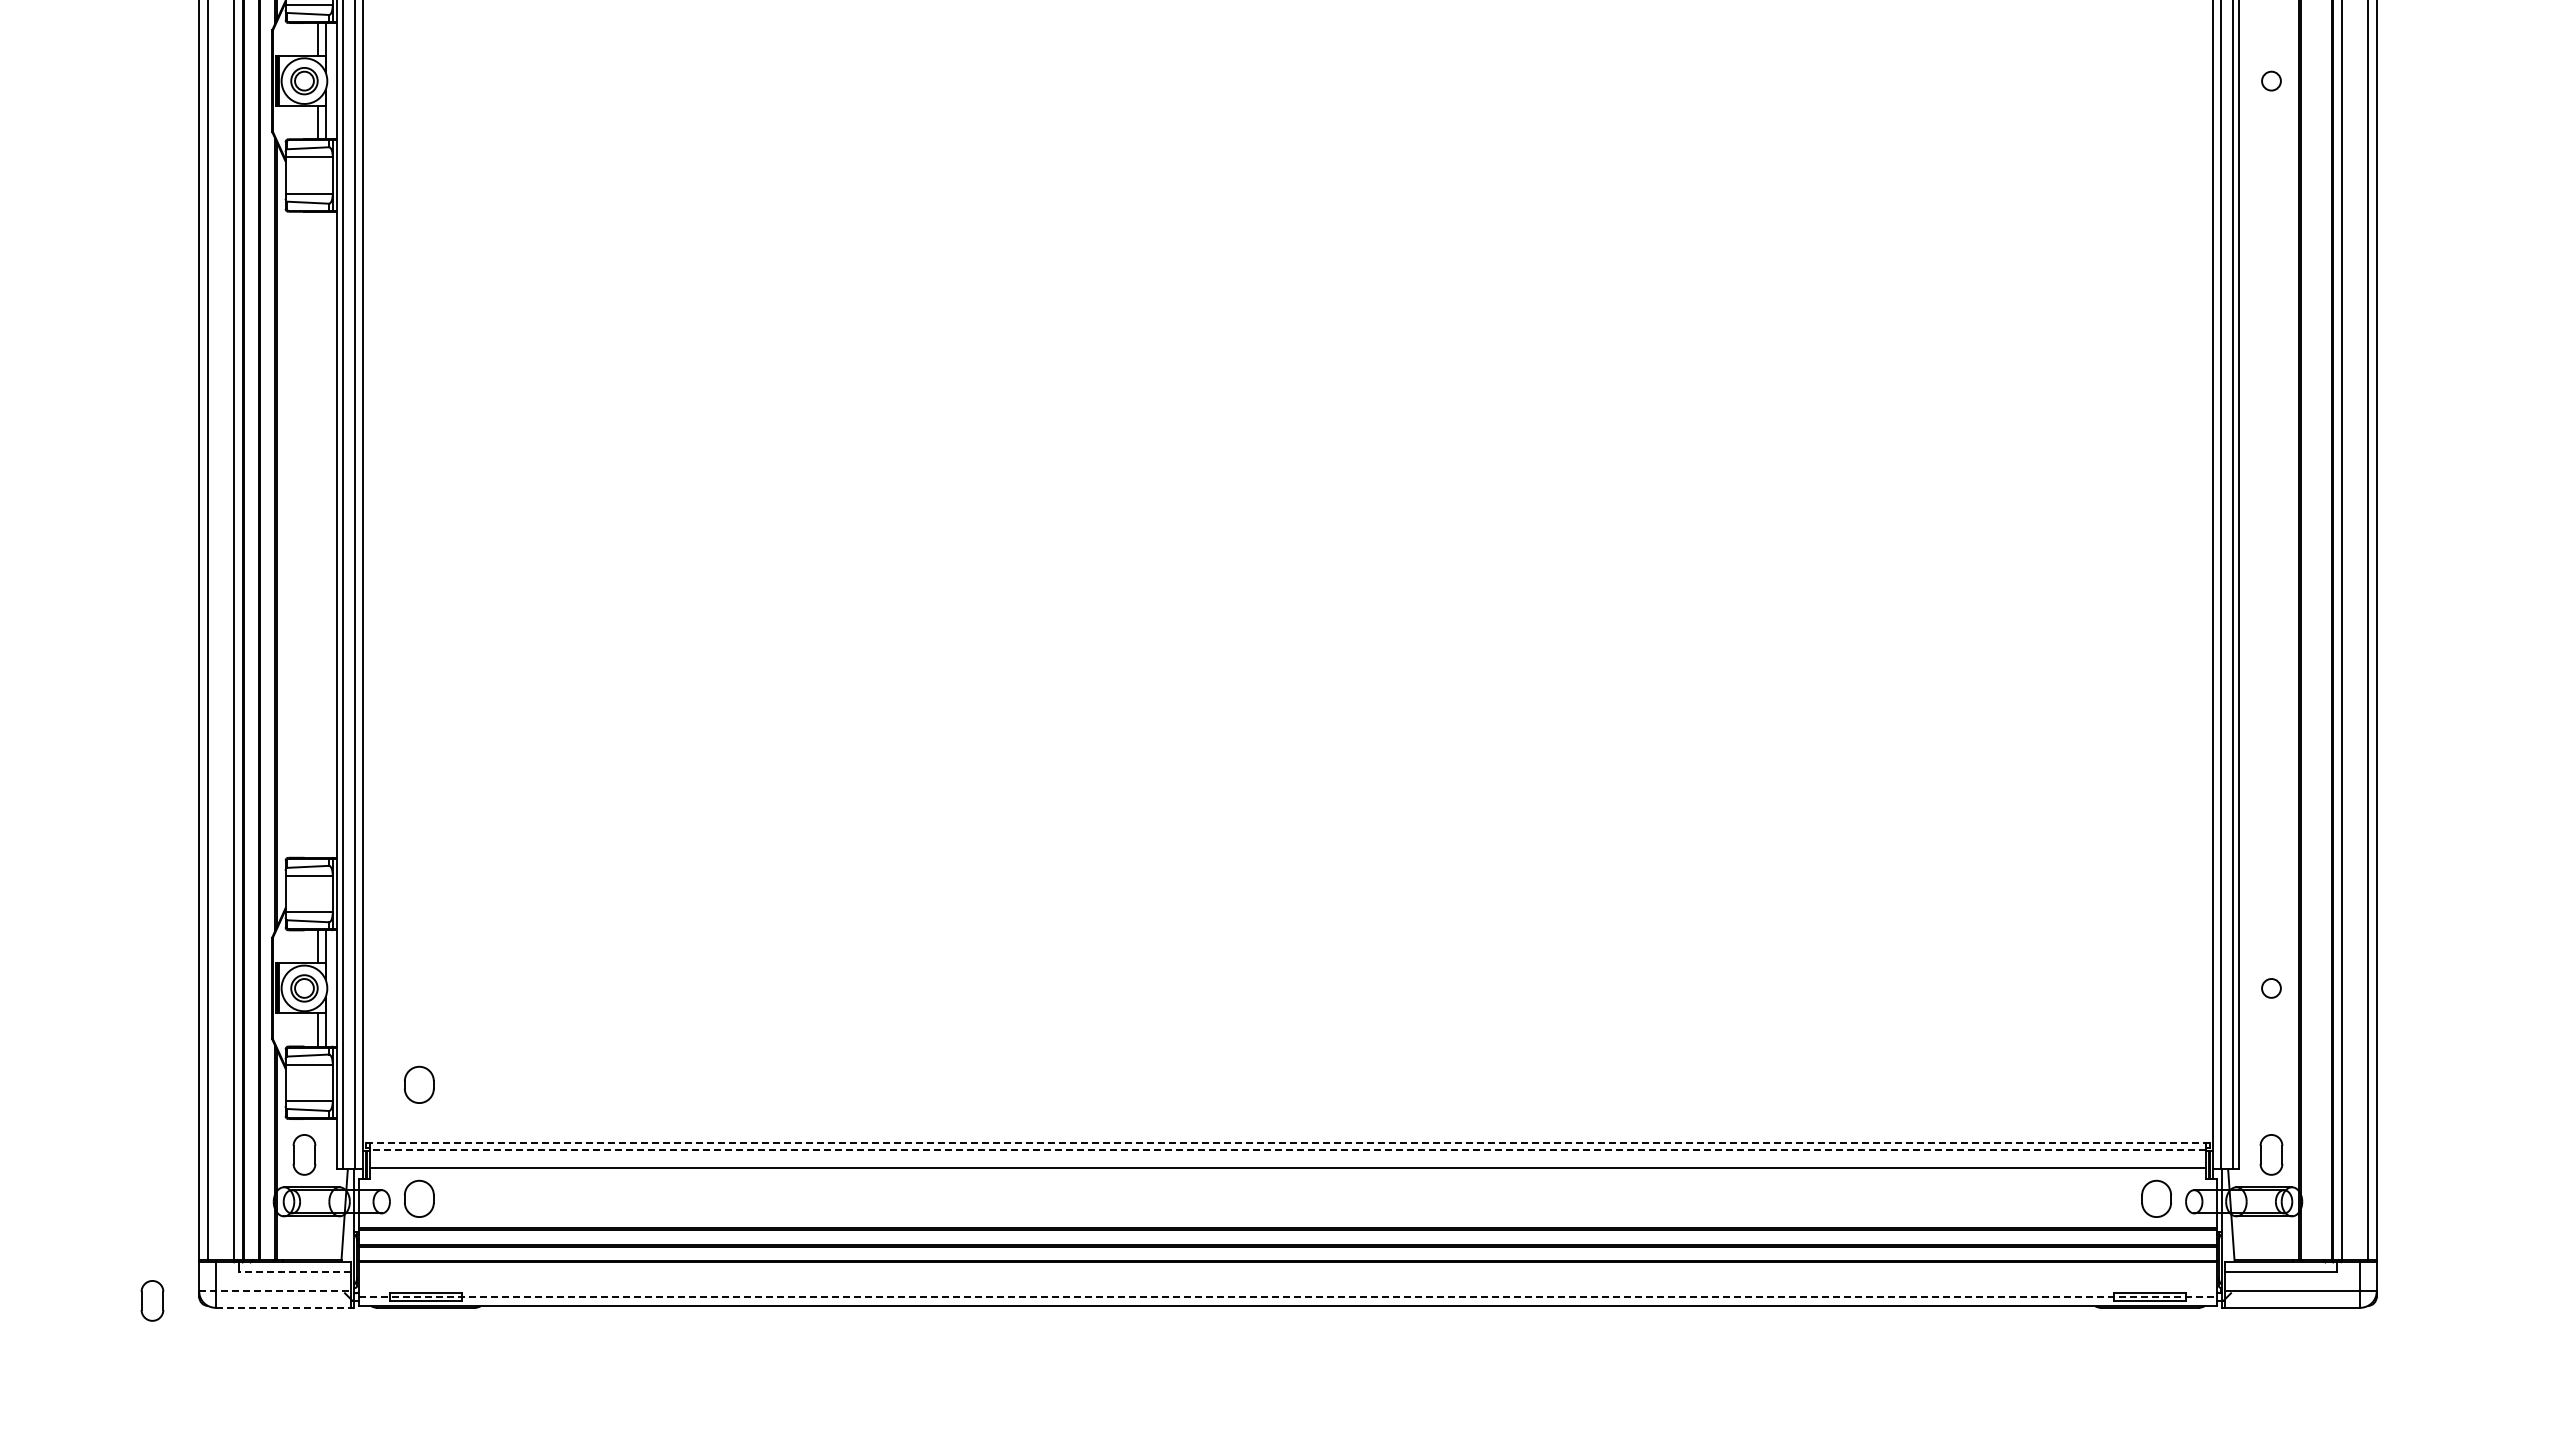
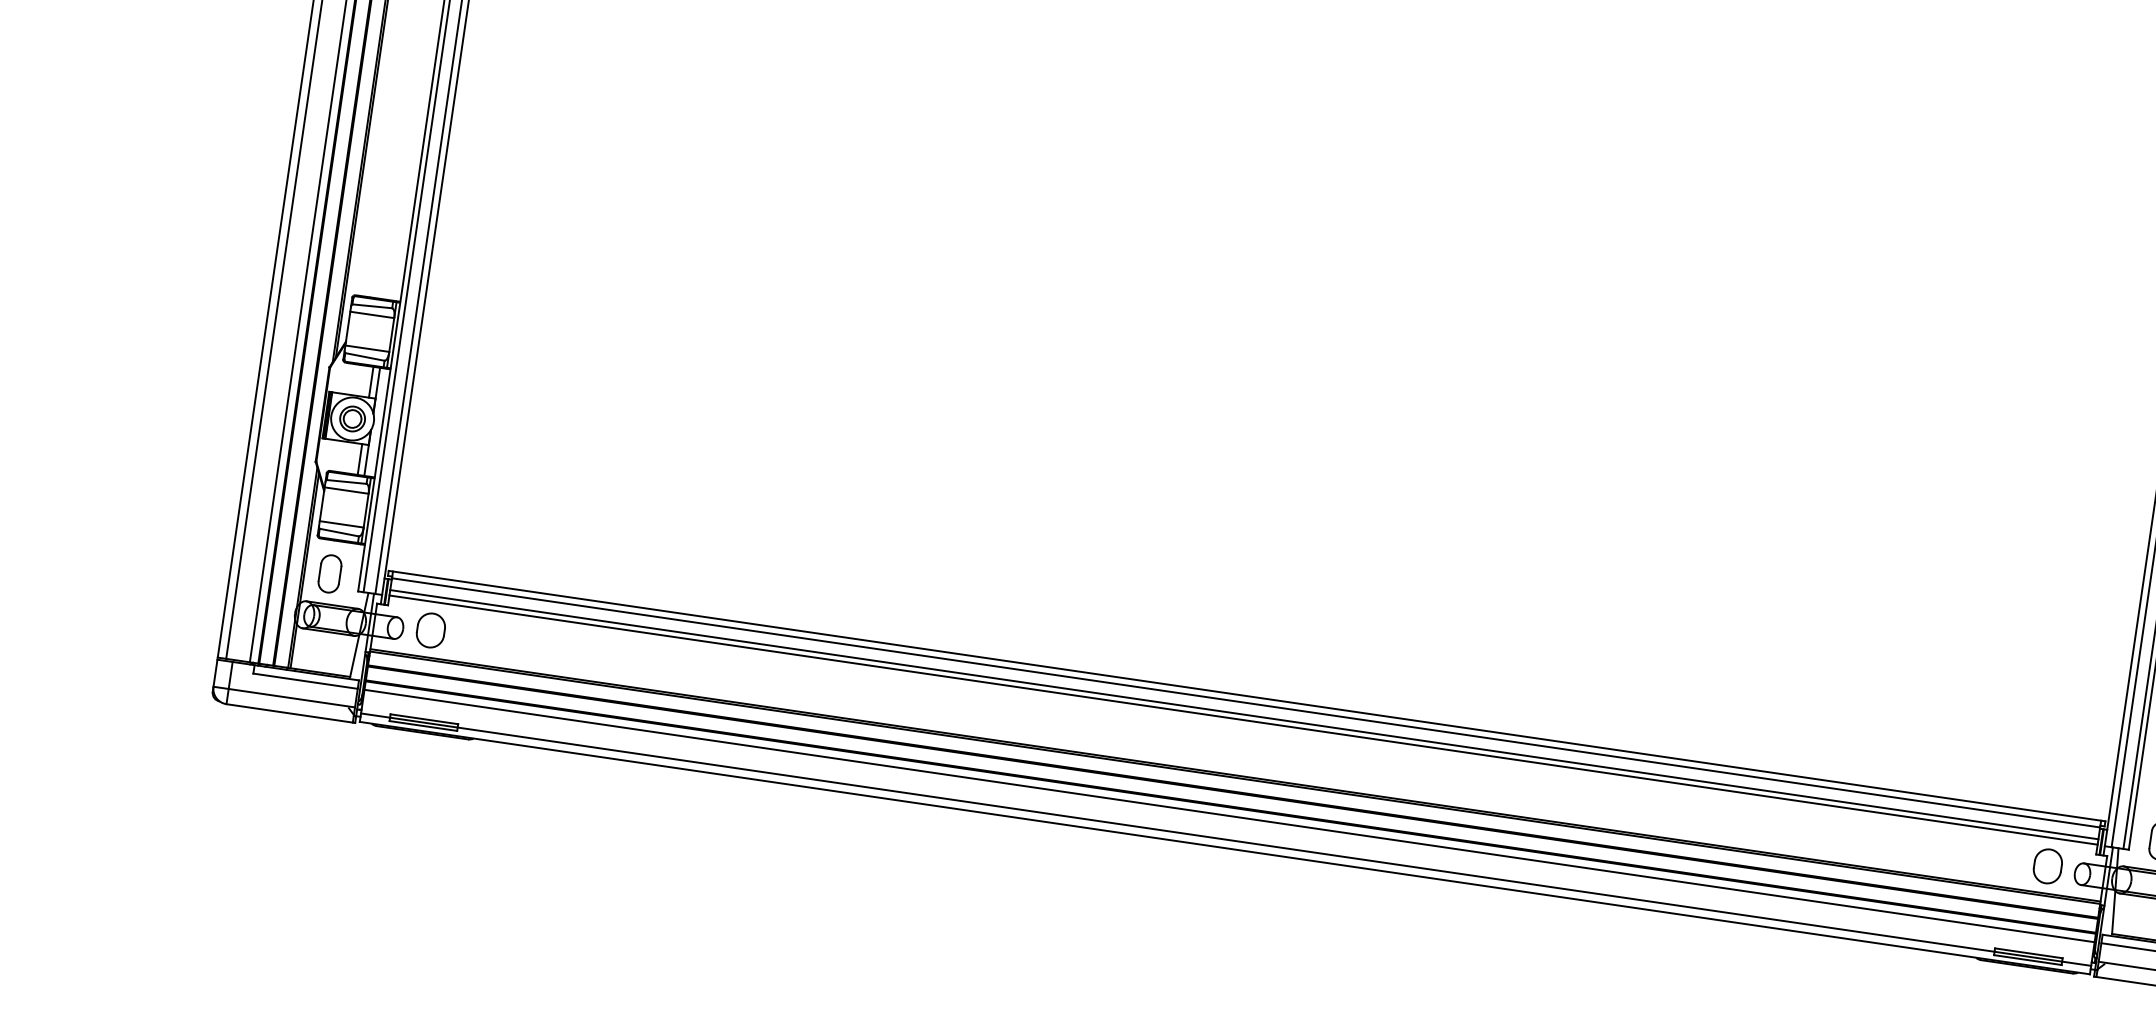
part: (419, 1084) -> (446, 524), removed
line: (1288, 1142) -> (1247, 696), dashed -> solid
line: (1287, 1149) -> (1245, 702), dashed -> solid
line: (1287, 1162) -> (1243, 714), added
line: (294, 1271) -> (304, 681), dashed -> solid
line: (1287, 1271) -> (1229, 815), added
line: (275, 1291) -> (284, 697), dashed -> solid
line: (1288, 1296) -> (1226, 839), dashed -> solid
part: (152, 1300) -> (168, 688), removed
line: (285, 1307) -> (291, 713), dashed -> solid

